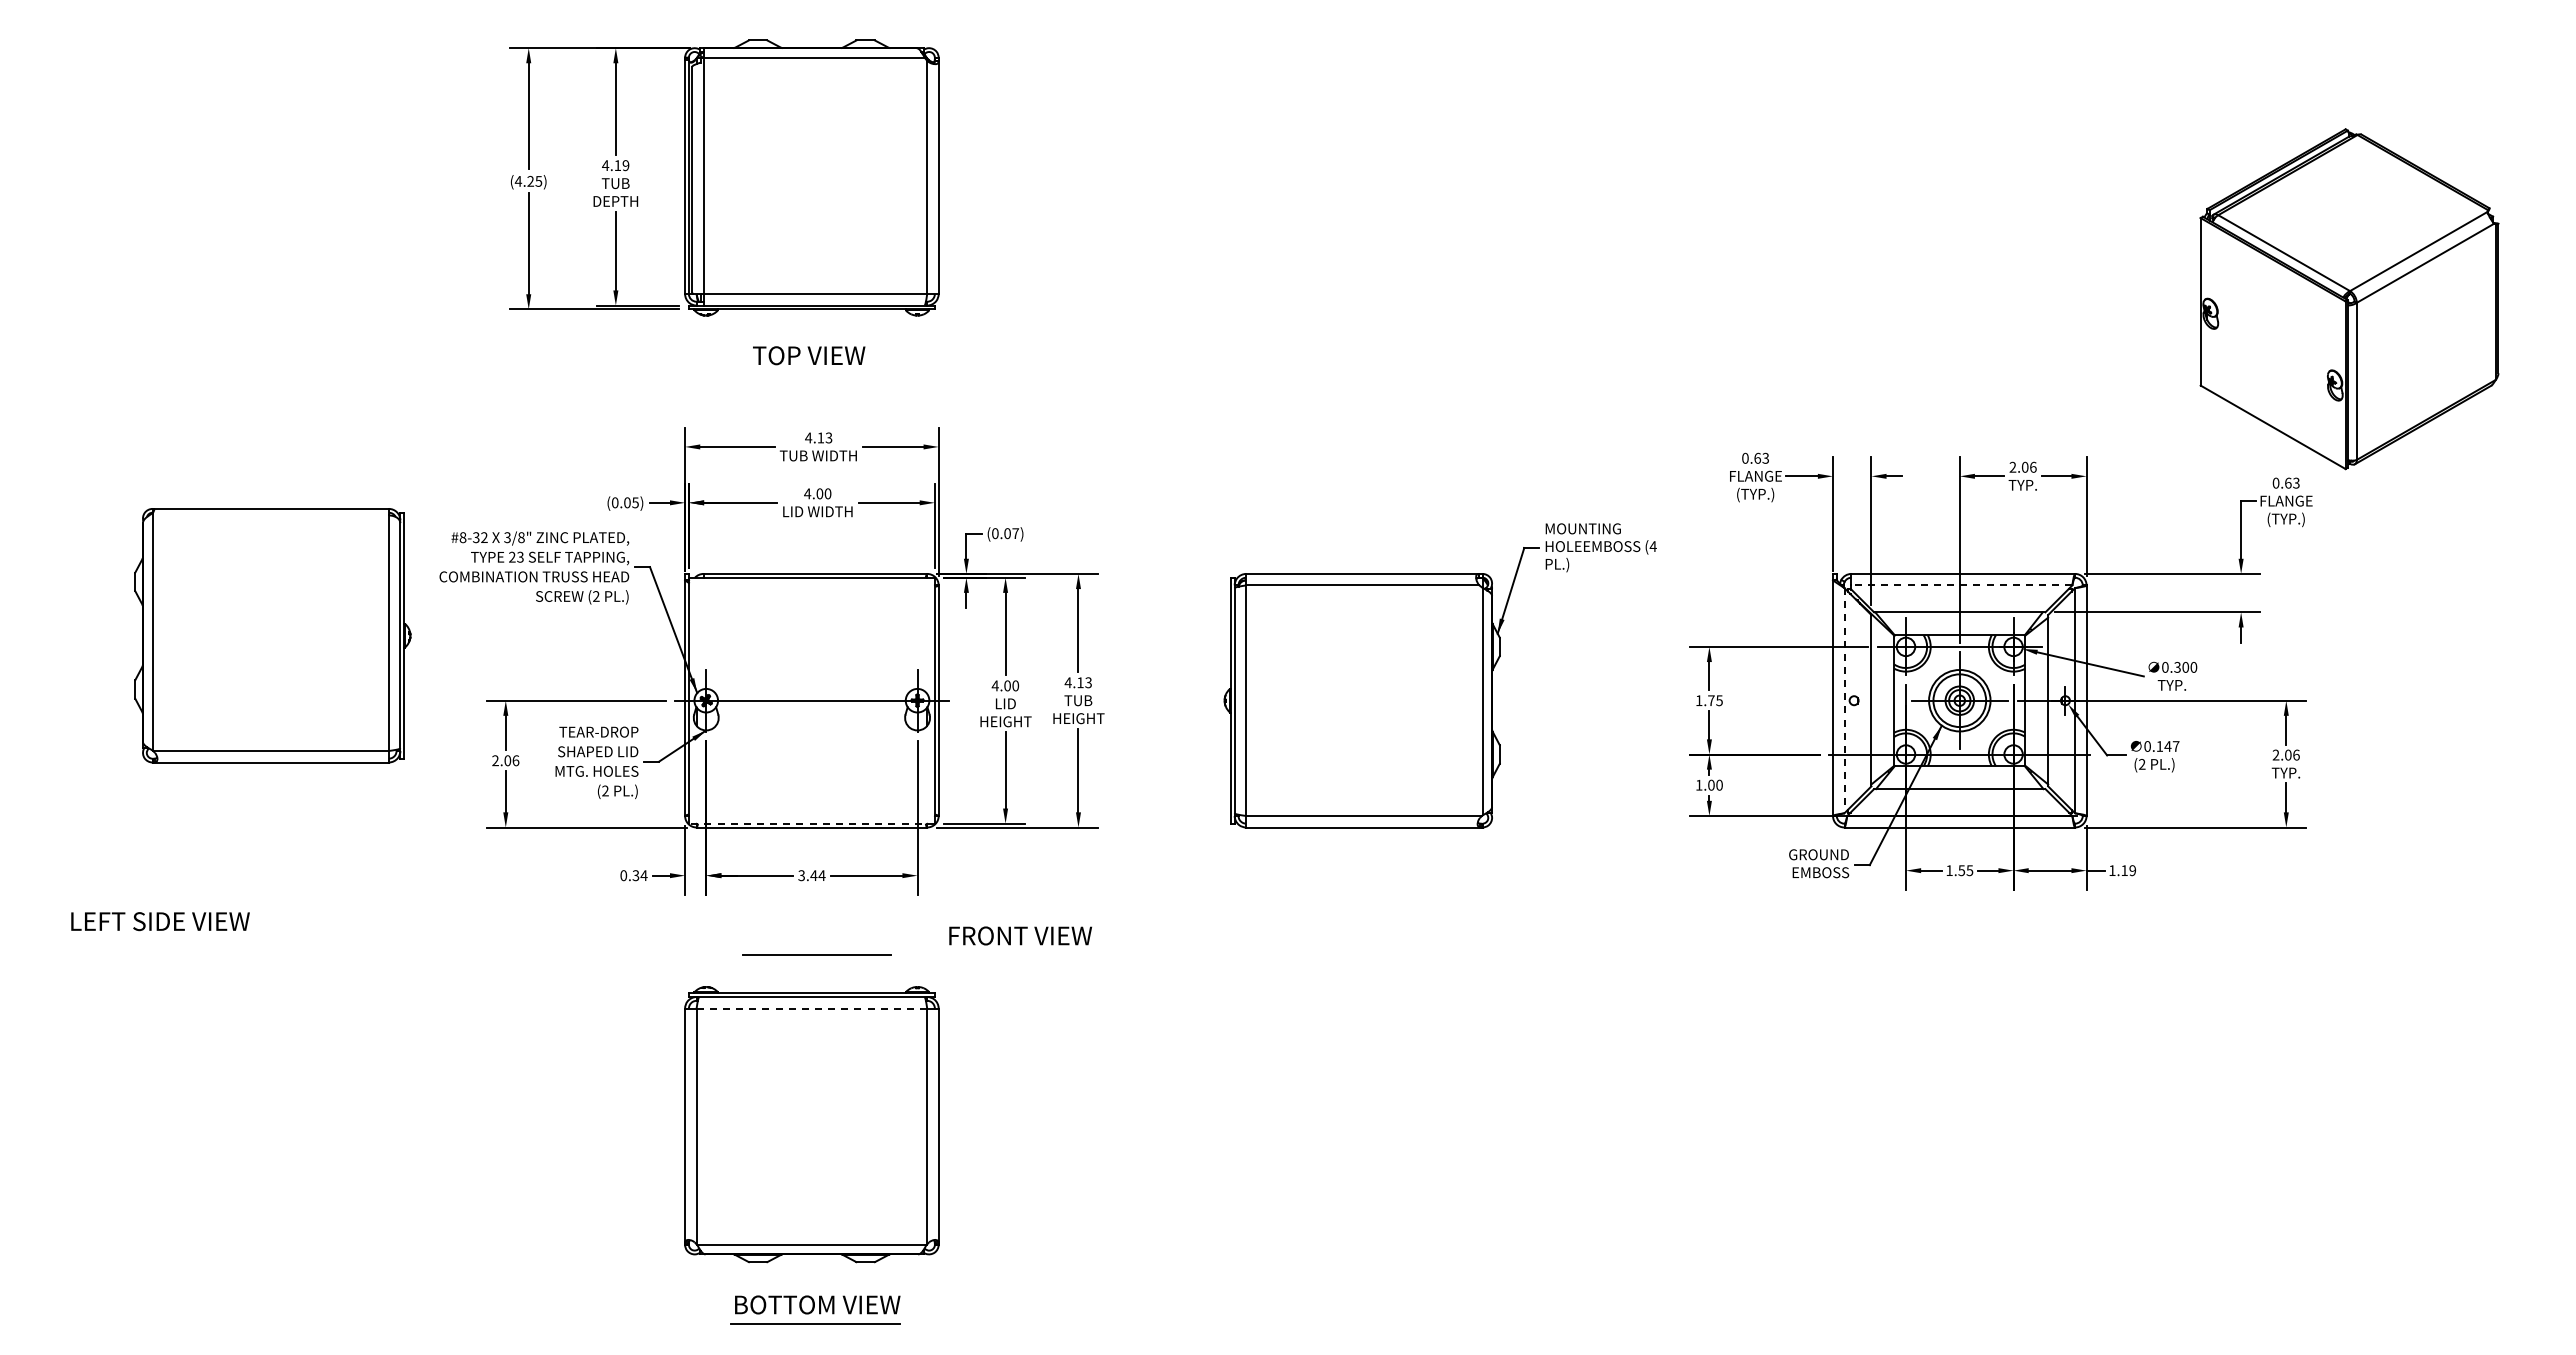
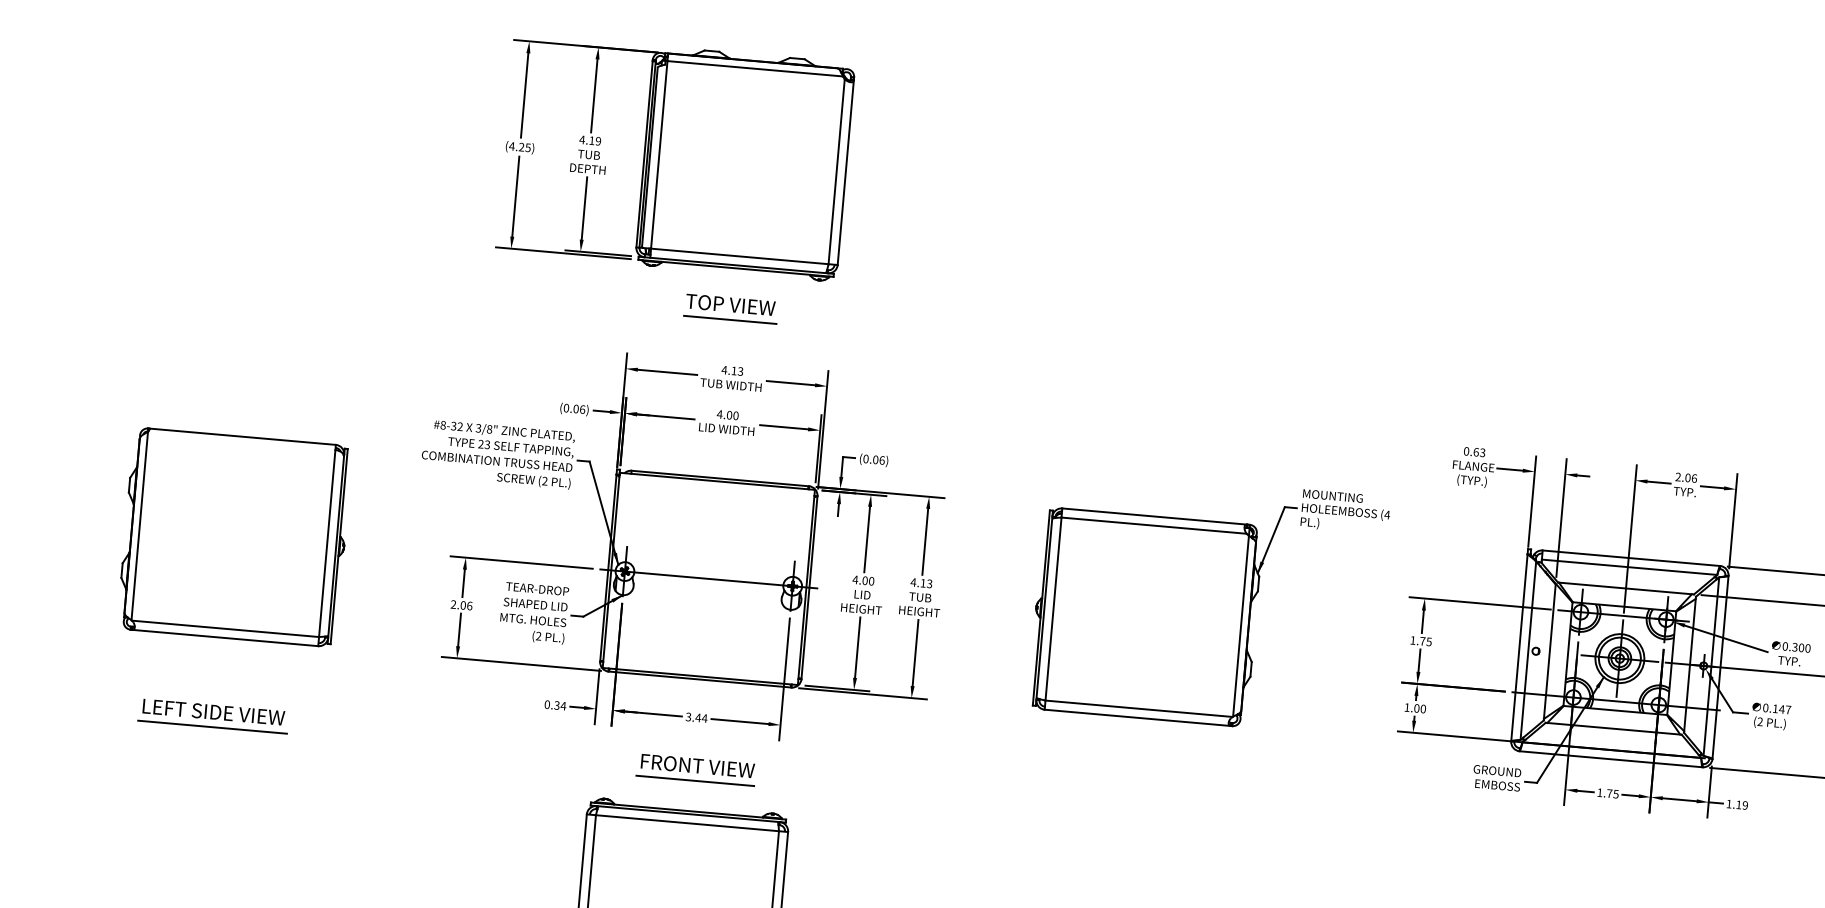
line: (810, 374) -> (730, 319), added
text: (635, 502) -> (582, 409), (0.05) -> (0.06)
text: (1015, 533) -> (882, 460), (0.07) -> (0.06)
line: (1961, 585) -> (1629, 567), dashed -> solid
part: (272, 635) -> (234, 537), moved
line: (1844, 700) -> (1528, 650), dashed -> solid
line: (811, 823) -> (699, 676), dashed -> solid
text: (1961, 870) -> (1609, 793), 1.55 -> 1.75
text: (160, 921) -> (213, 712), moved
text: (1020, 935) -> (697, 765), moved
line: (207, 940) -> (212, 727), added
line: (811, 1008) -> (687, 823), dashed -> solid

